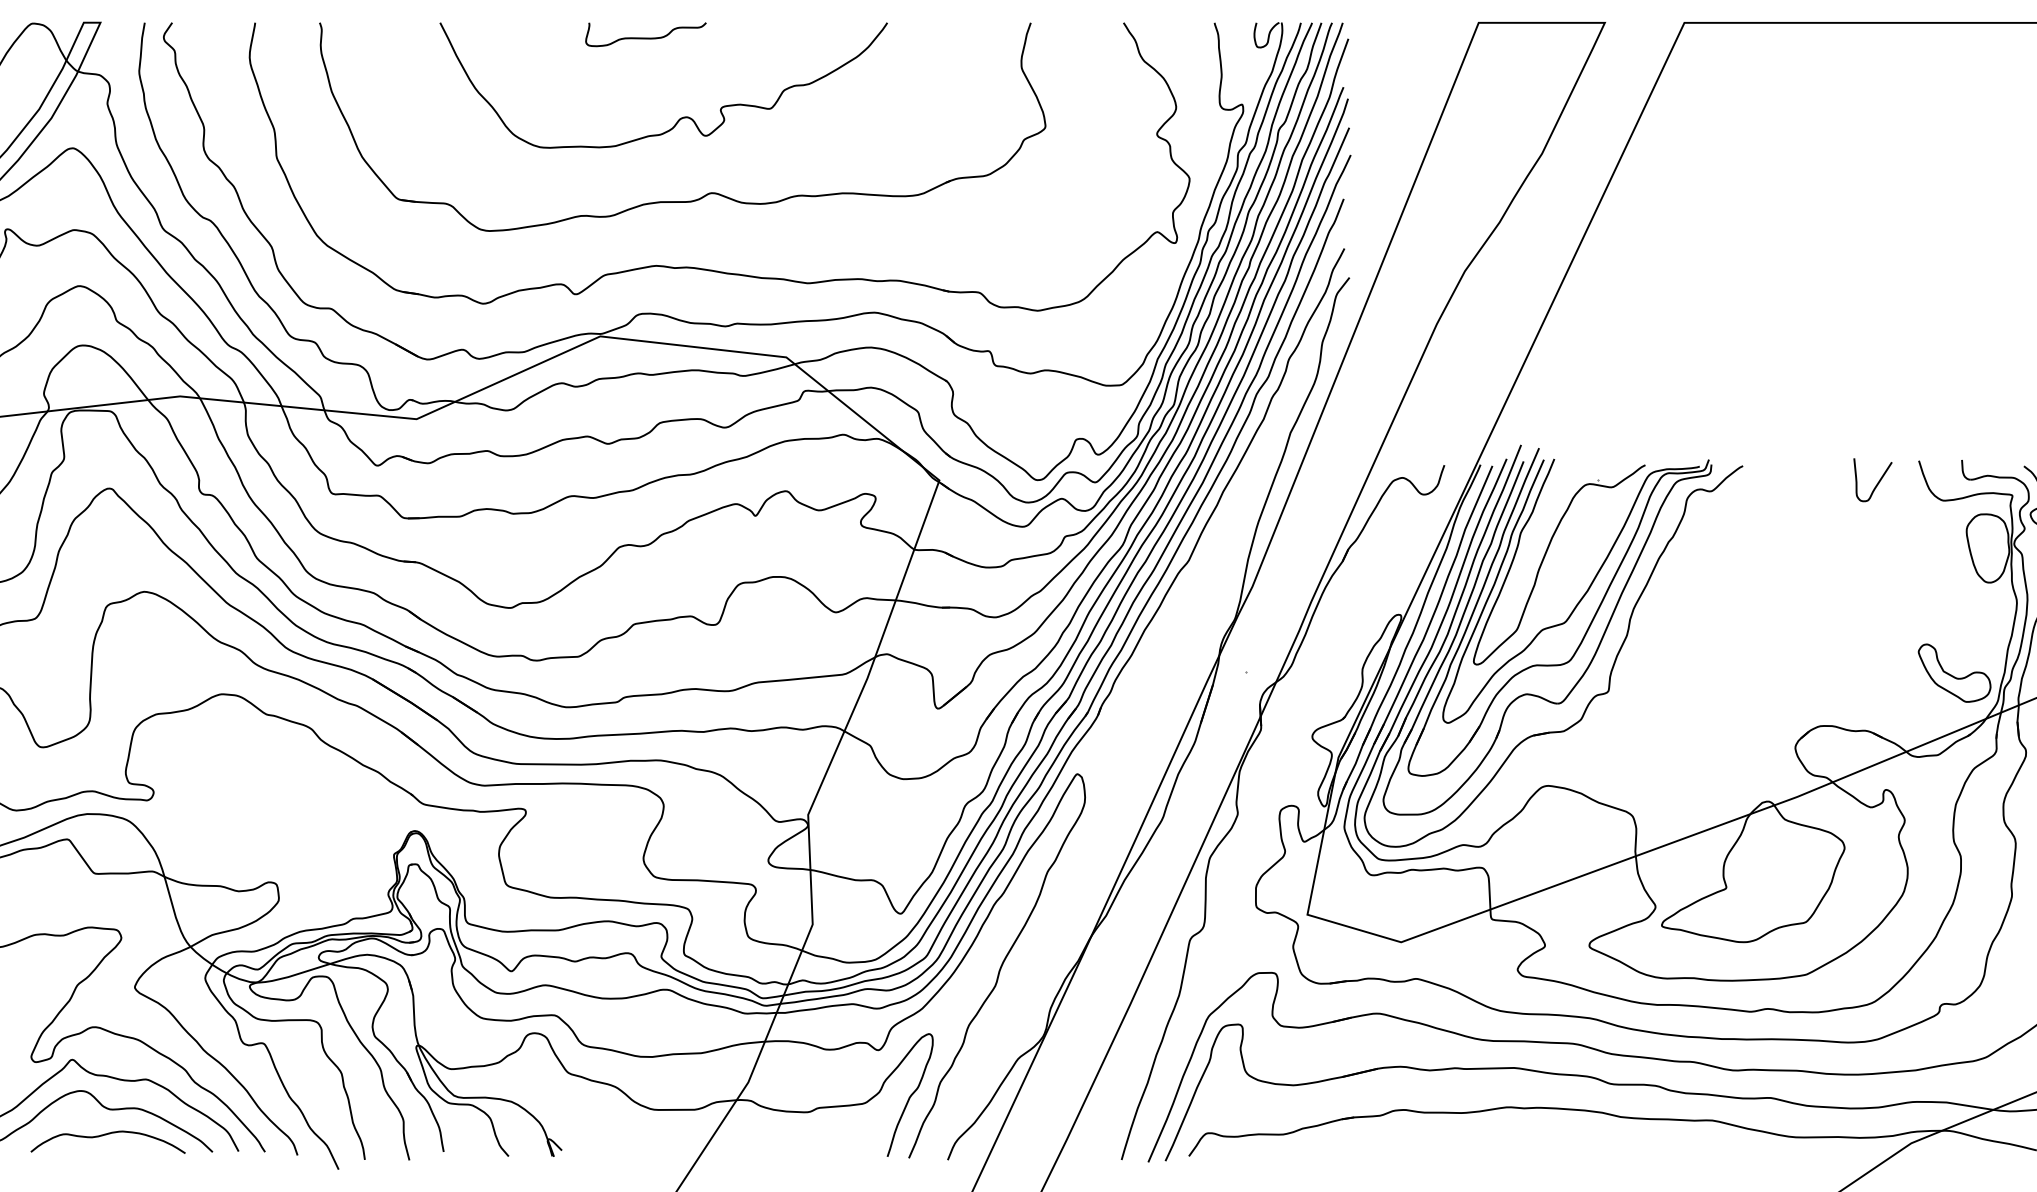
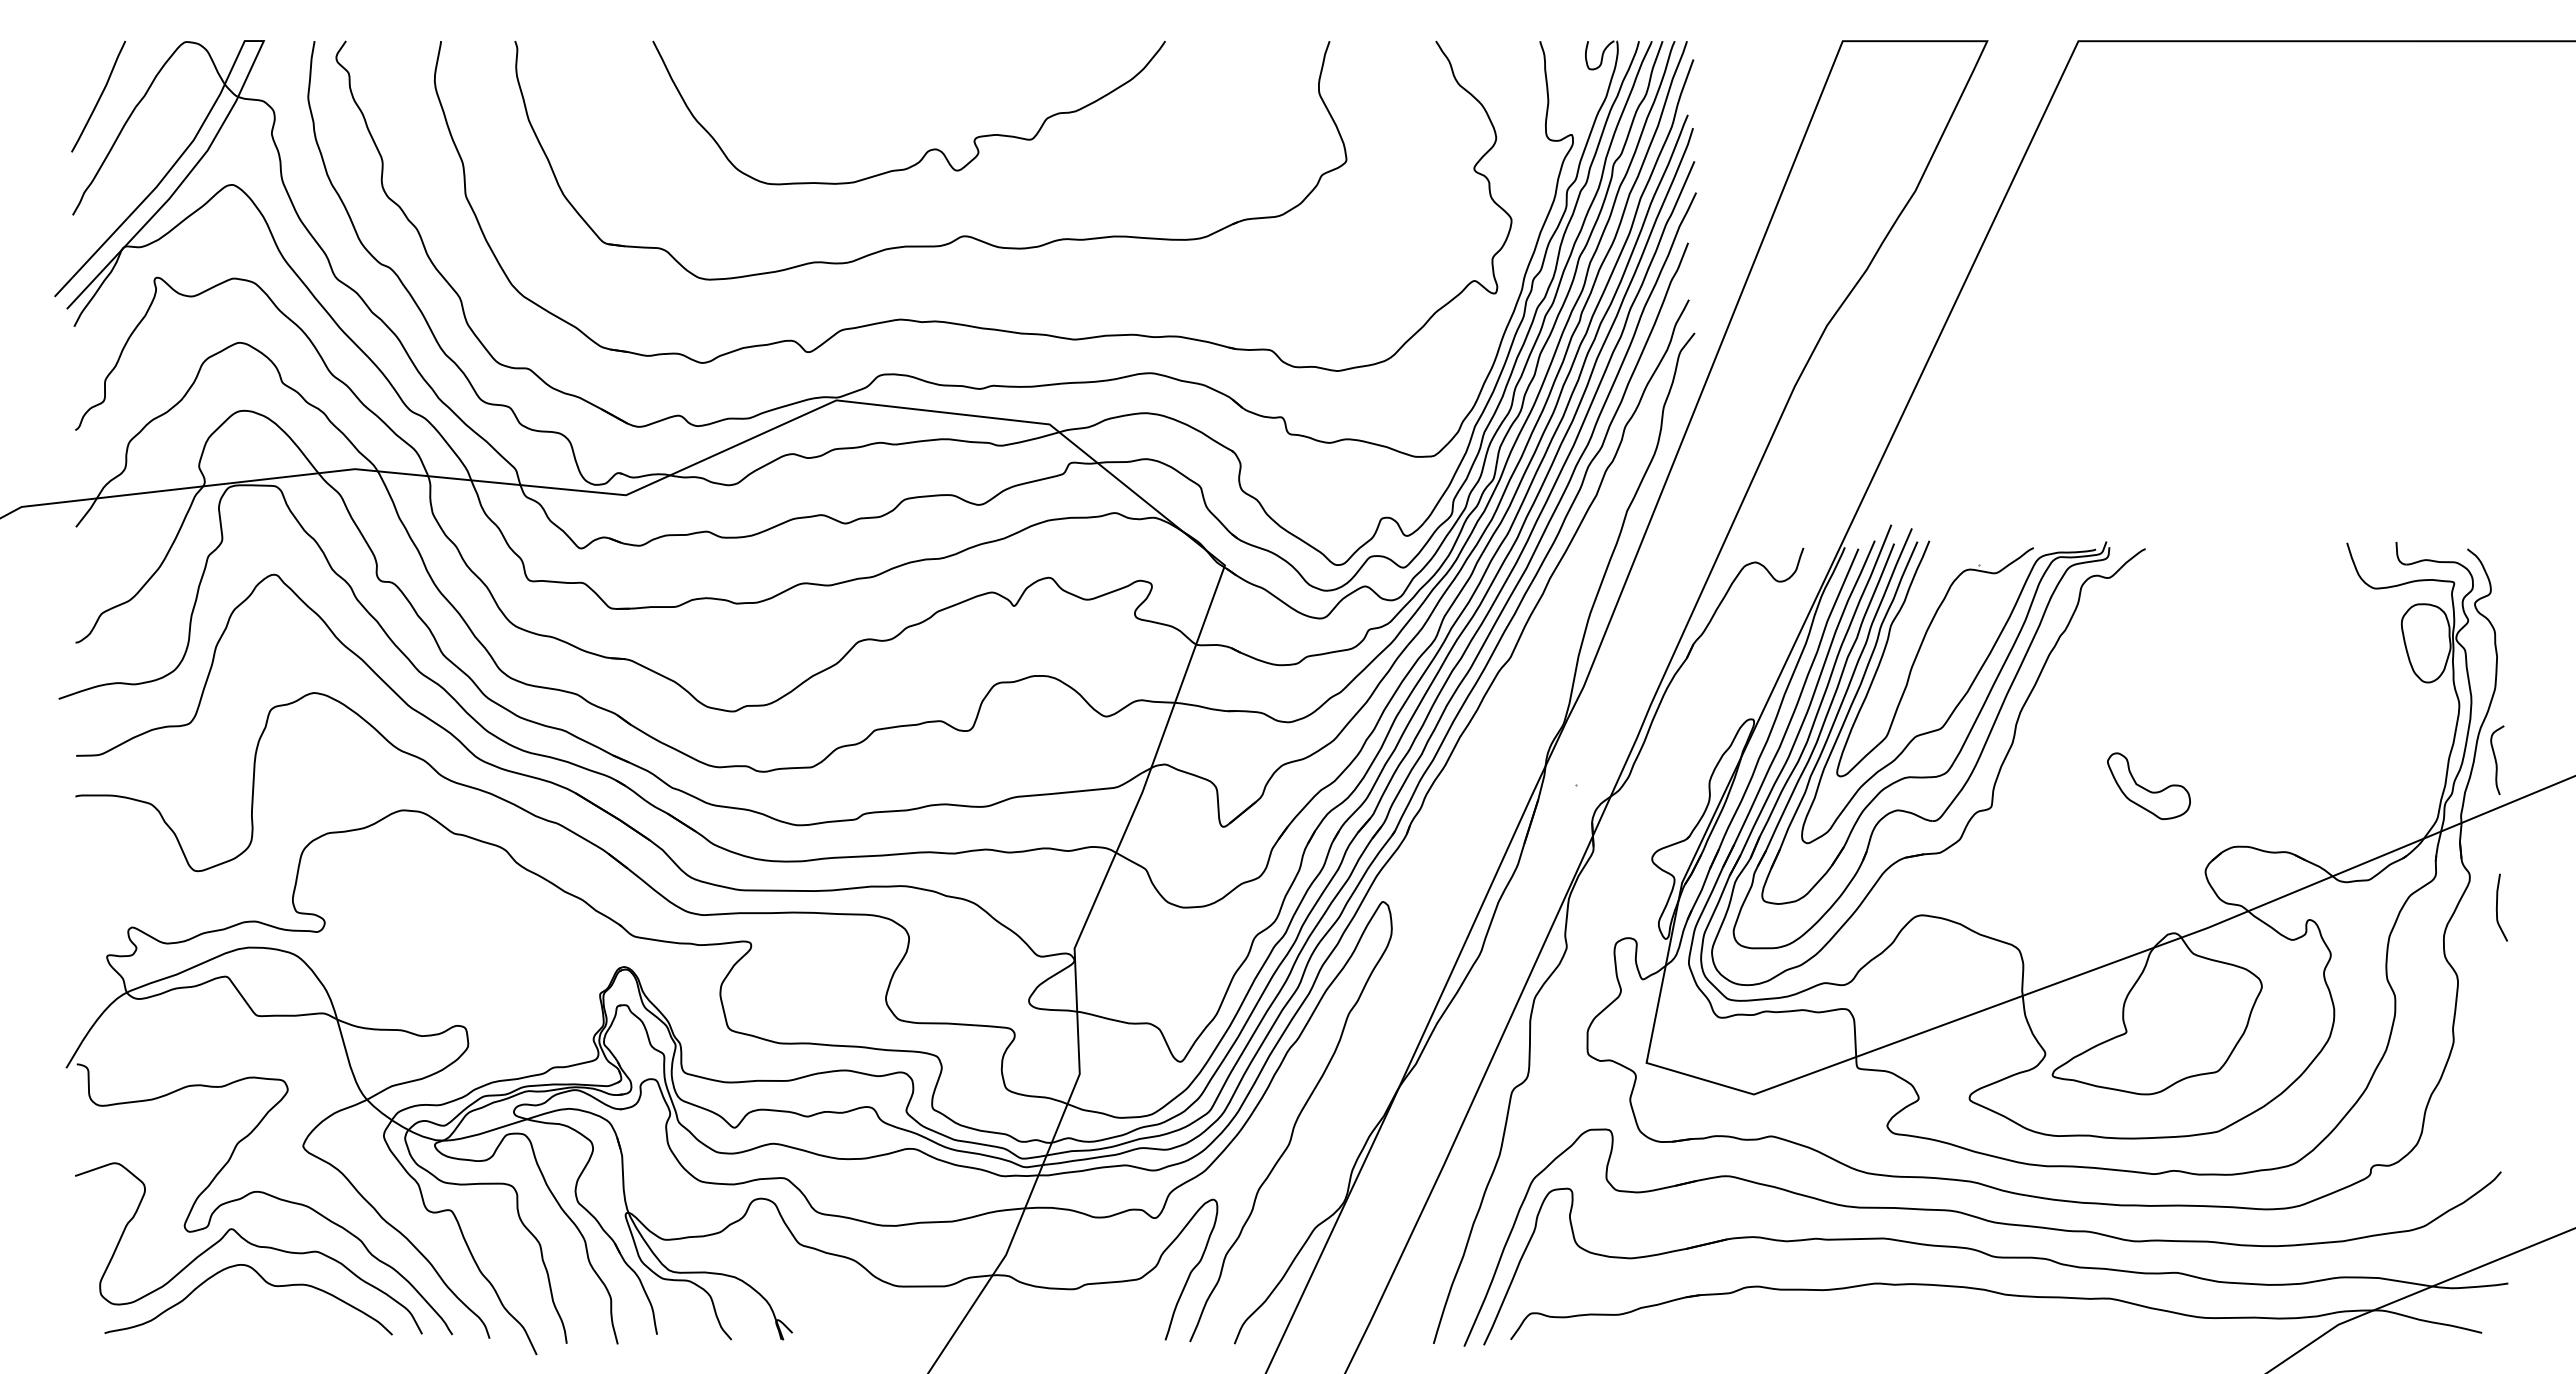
curve: (645, 37) -> (888, 58), removed
curve: (1876, 484) -> (2298, 569), removed
part: (1954, 672) -> (2148, 785), moved
curve: (107, 1135) -> (271, 1315), removed

